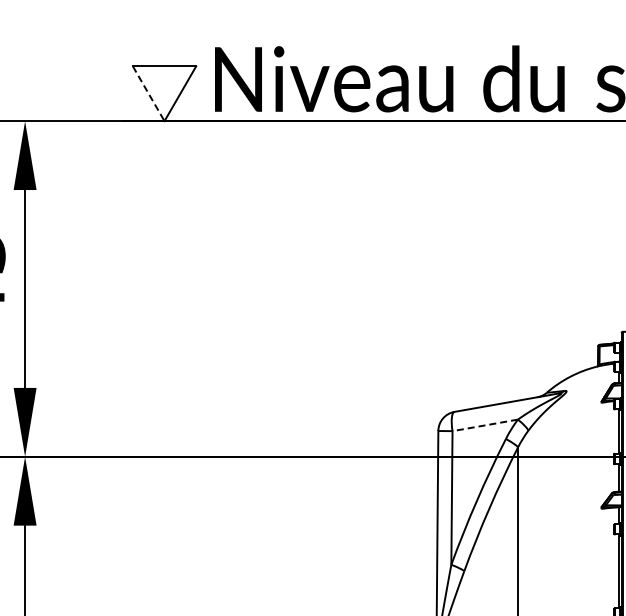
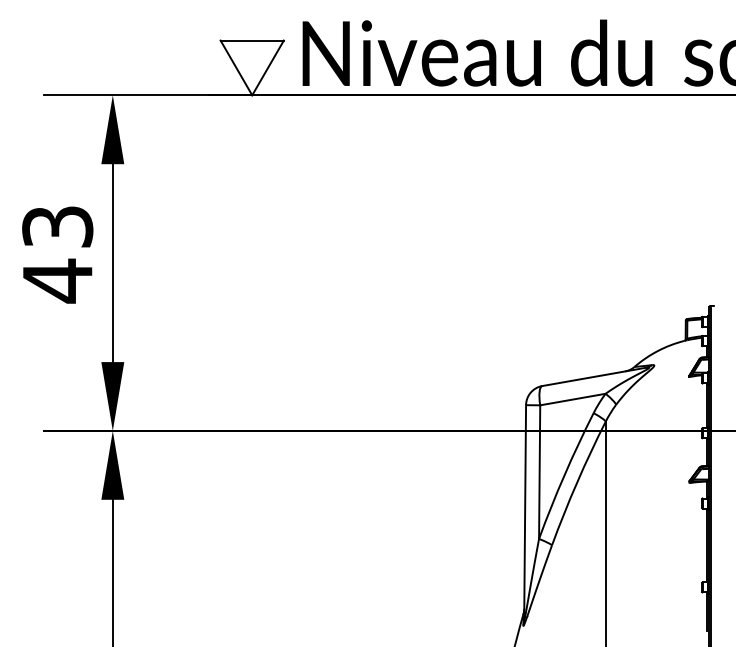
line: (148, 93) -> (236, 67), dashed -> solid
line: (484, 425) -> (572, 399), dashed -> solid

